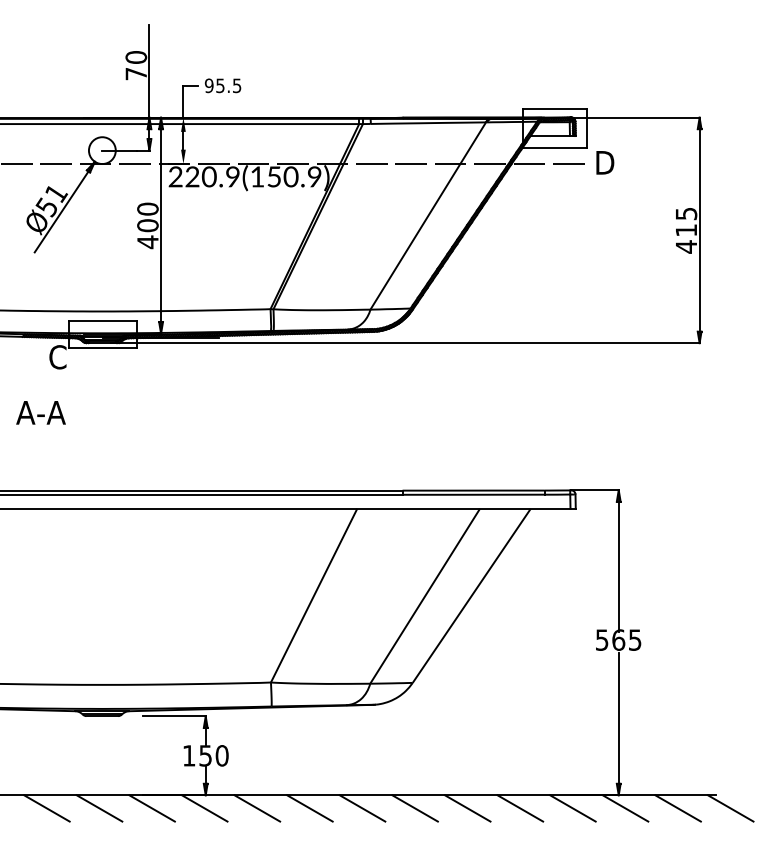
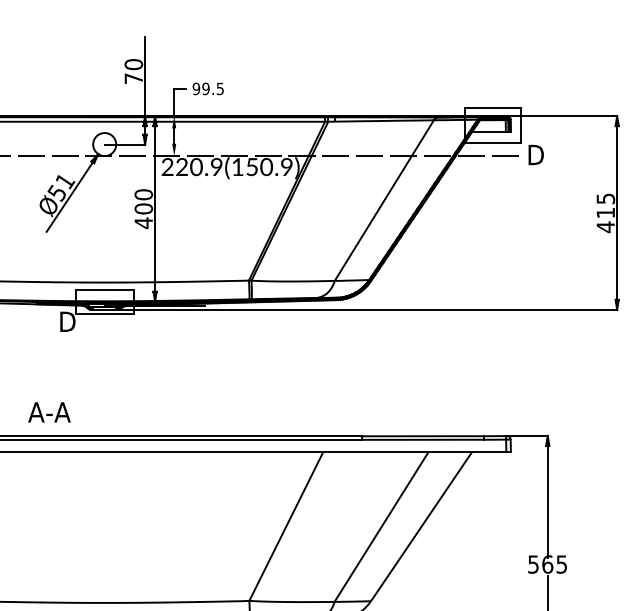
text: (220, 85) -> (206, 88), 95.5 -> 99.5
text: (58, 357) -> (67, 322), C -> D
text: (40, 412) -> (49, 412), moved

